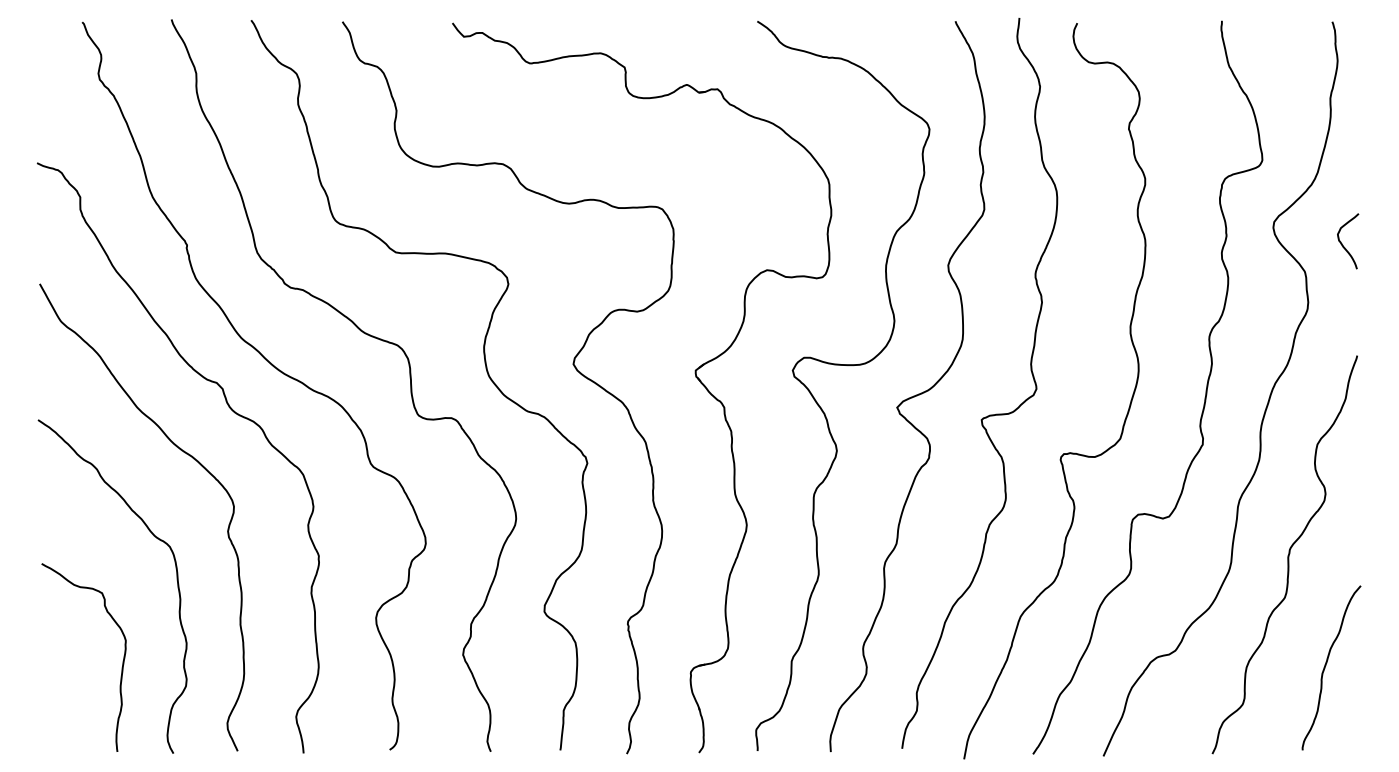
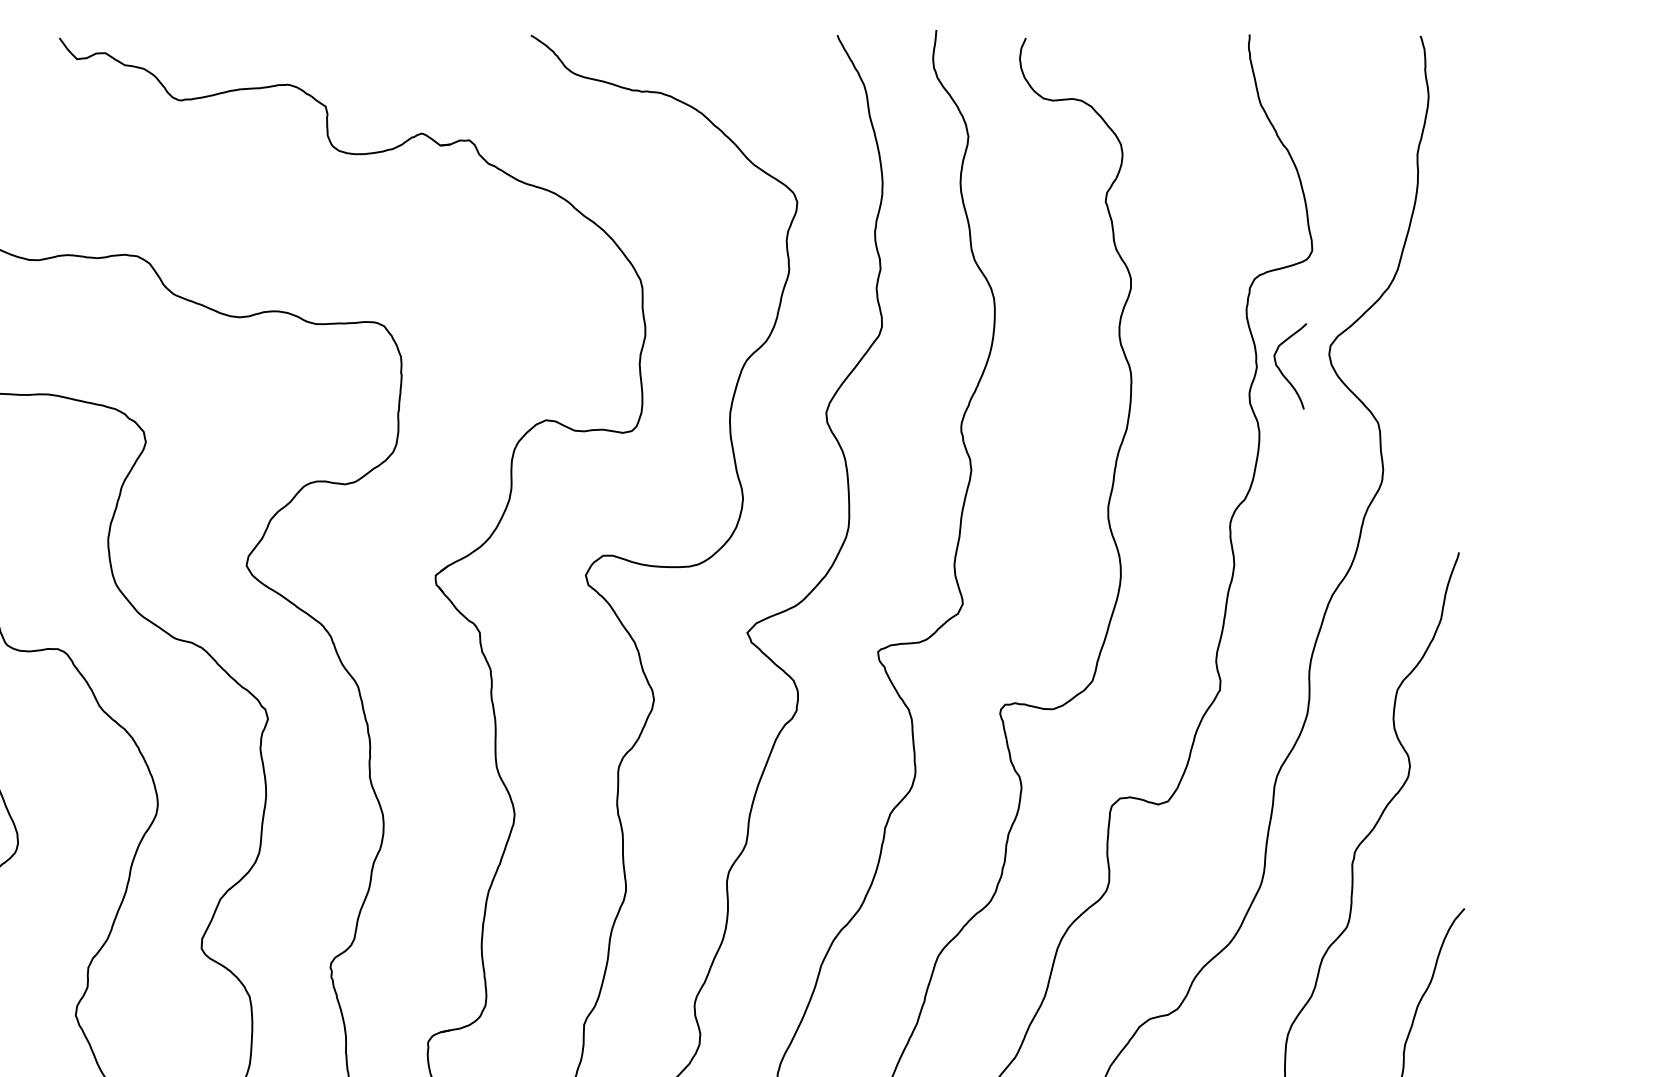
curve: (1342, 243) -> (1281, 369), moved

